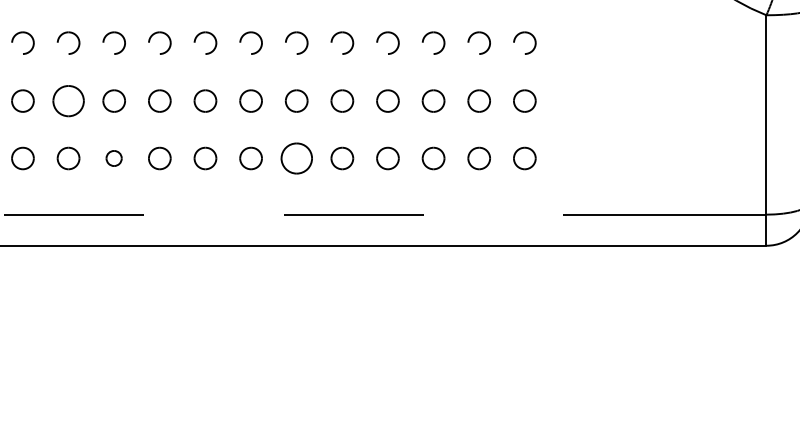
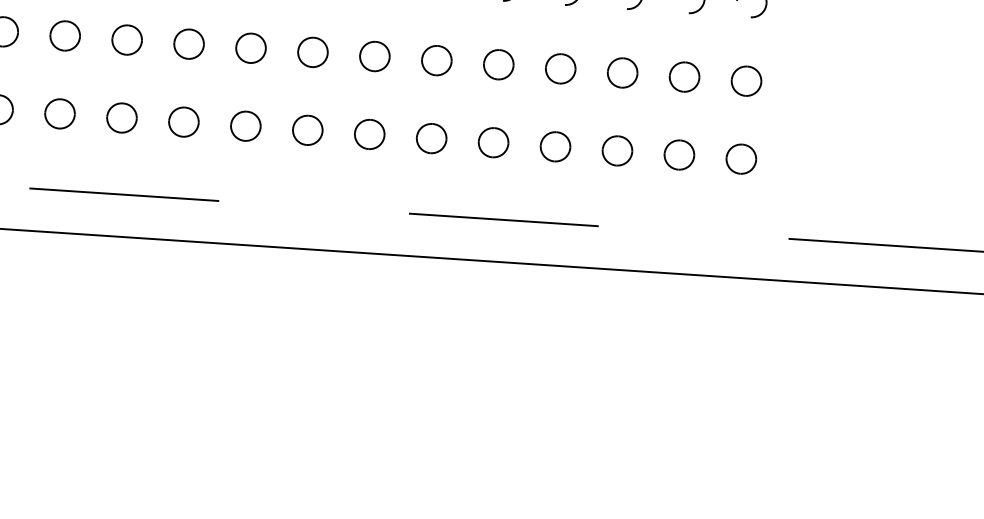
part: (68, 100) -> (127, 39), size x0.71
part: (113, 158) -> (182, 122), size x1.43
part: (296, 158) -> (431, 138), size x0.71

